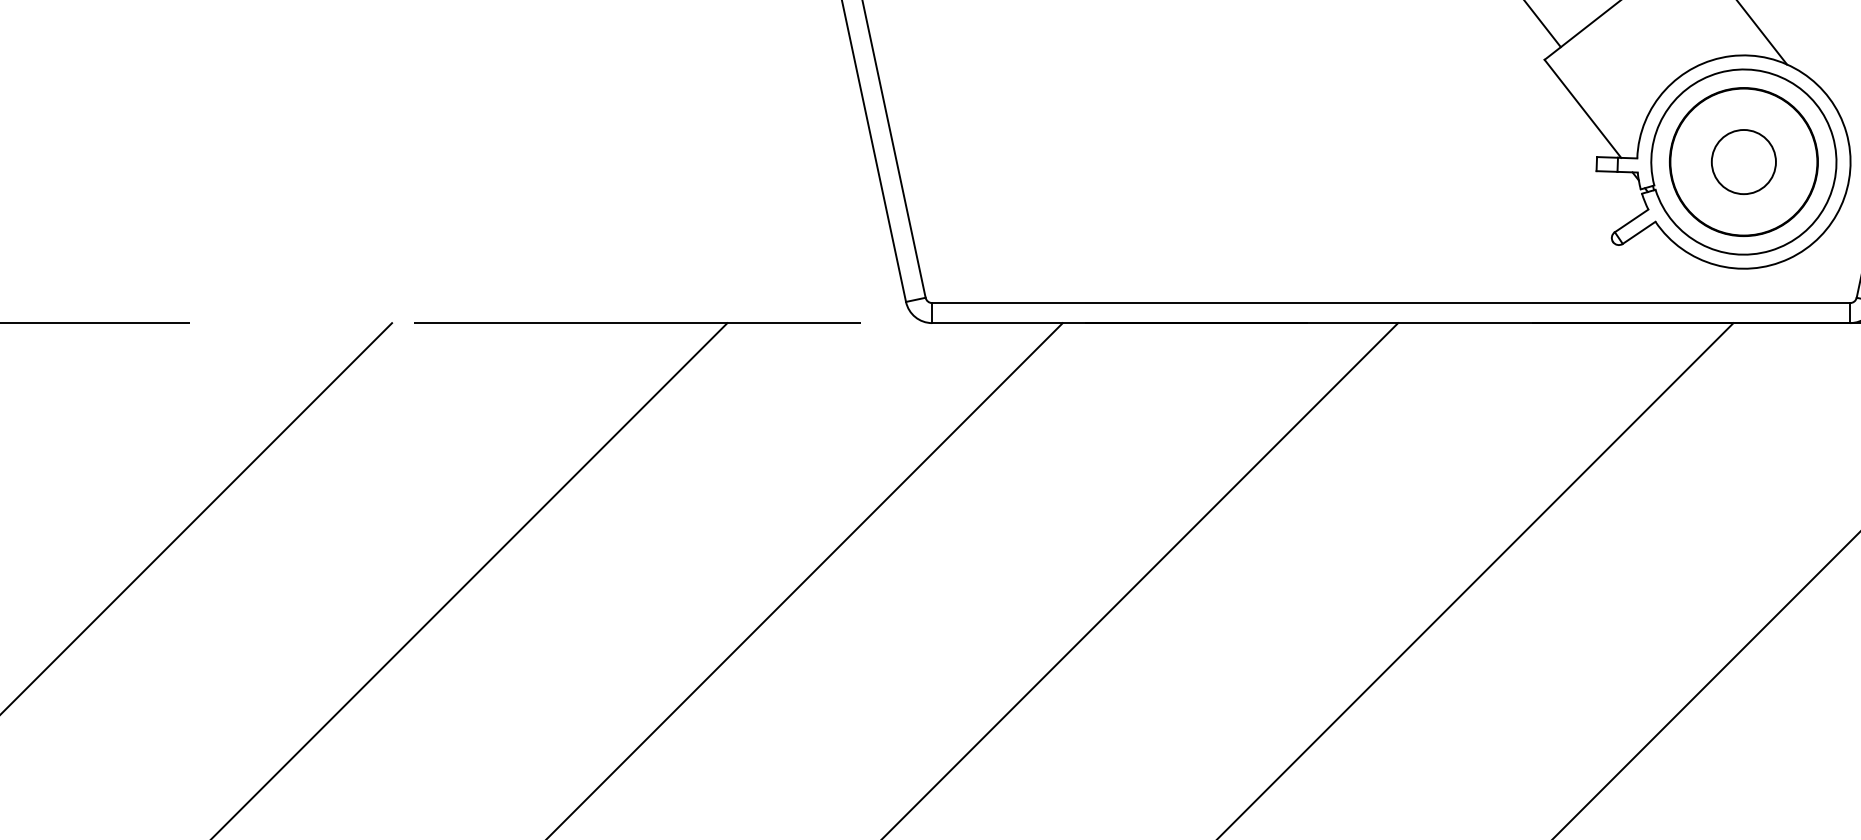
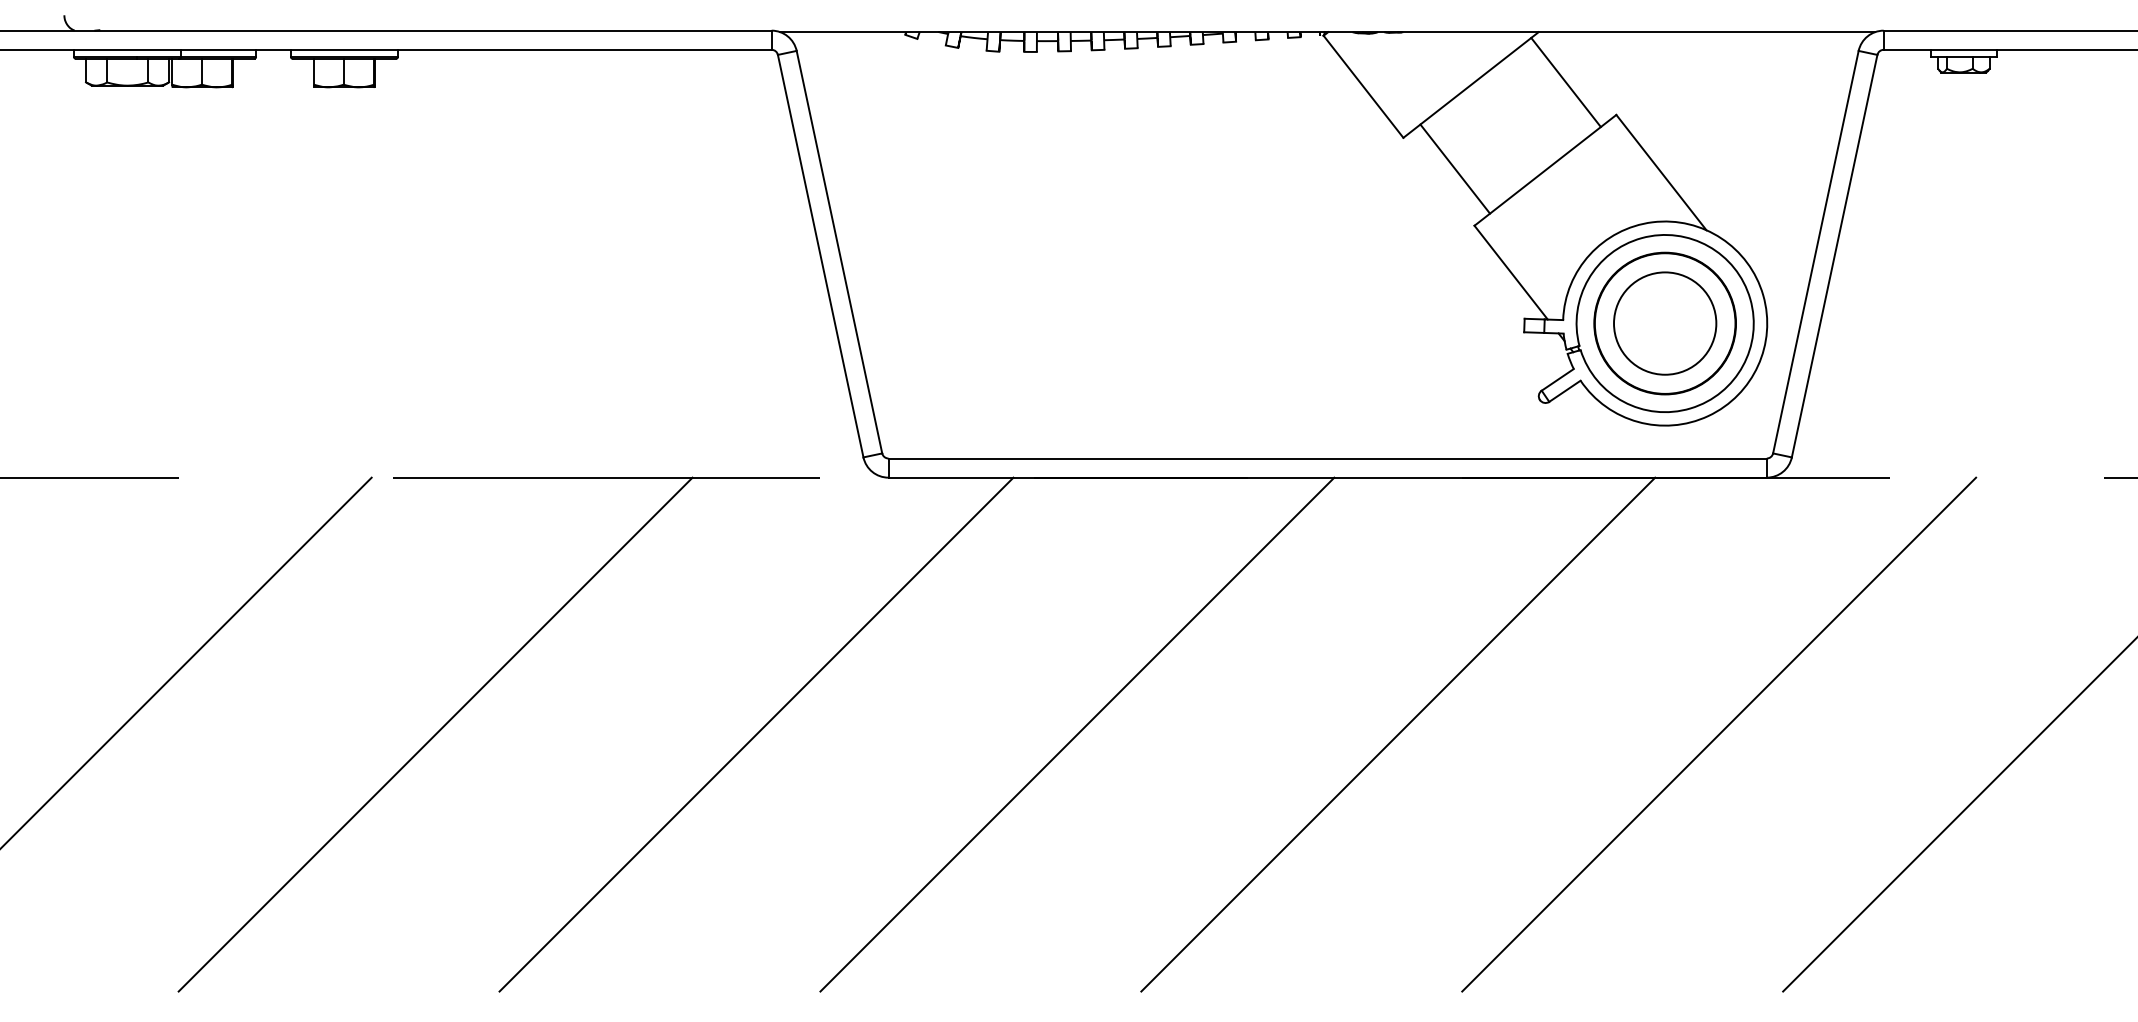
circle: (1744, 161) -> (1665, 323), size x1.67

